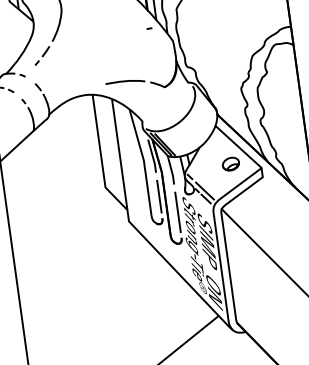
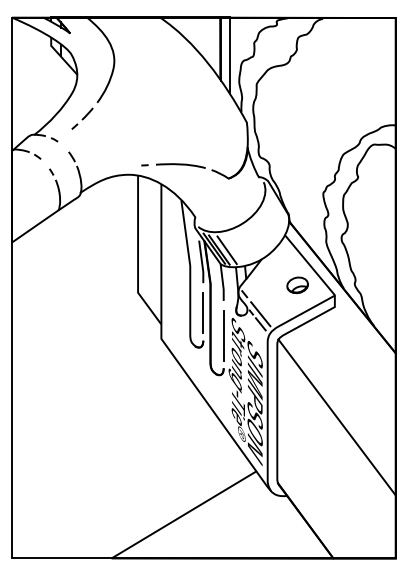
curve: (149, 28) -> (144, 165), moved
line: (170, 144) -> (226, 250), added
fill: (211, 271) -> (254, 415), added

